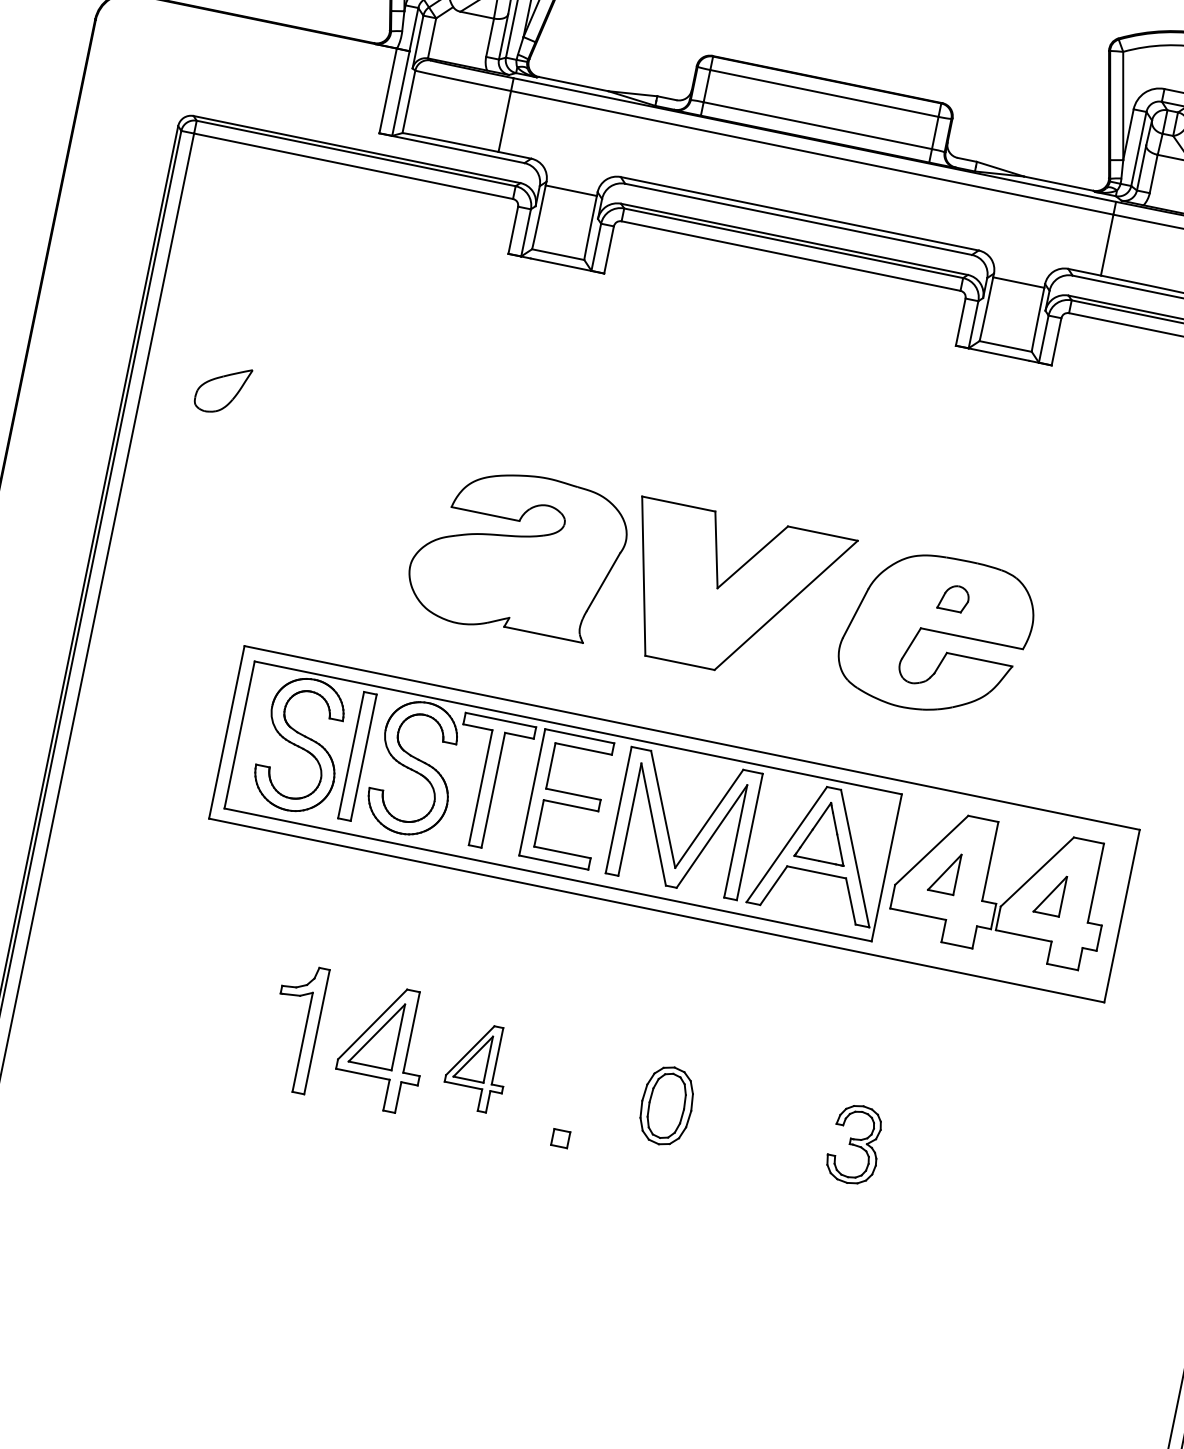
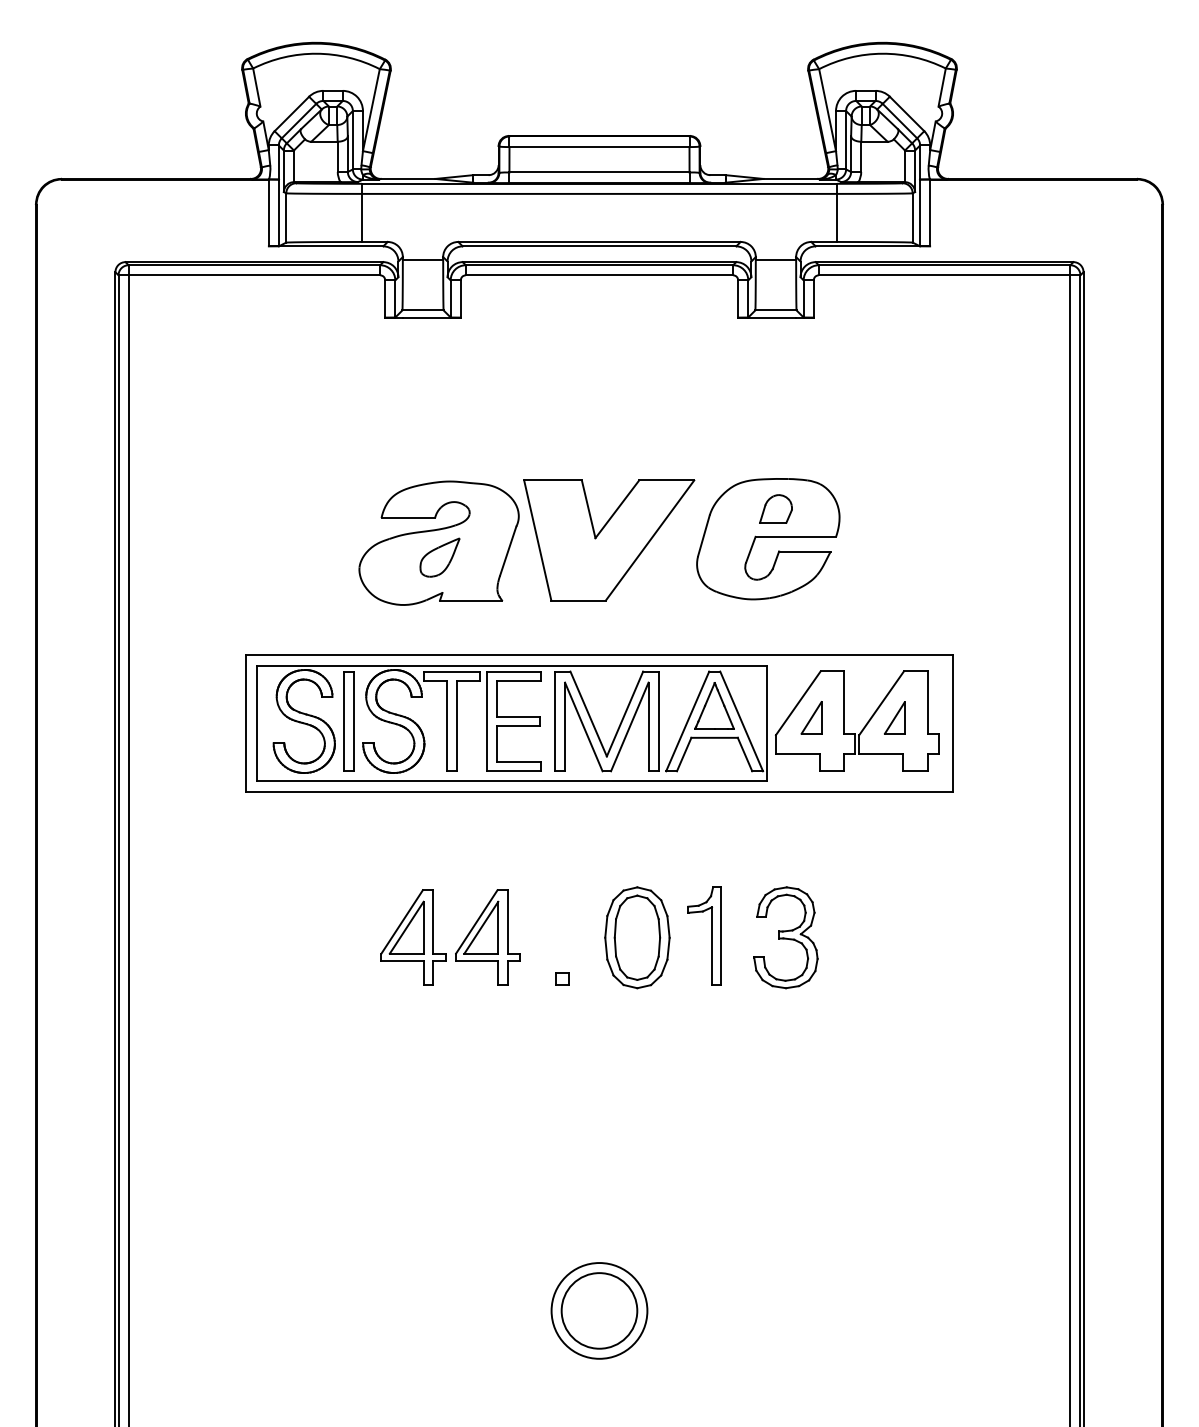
part: (222, 389) -> (439, 557), moved
part: (953, 597) -> (775, 508), size x1.43
part: (304, 1028) -> (711, 935), moved
part: (476, 1066) -> (487, 937), size x1.43
part: (666, 1105) -> (637, 937), size x1.67
part: (854, 1143) -> (785, 937), size x1.67

